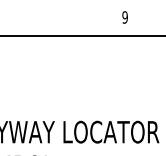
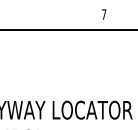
text: (124, 17) -> (103, 14), 9 -> 7

